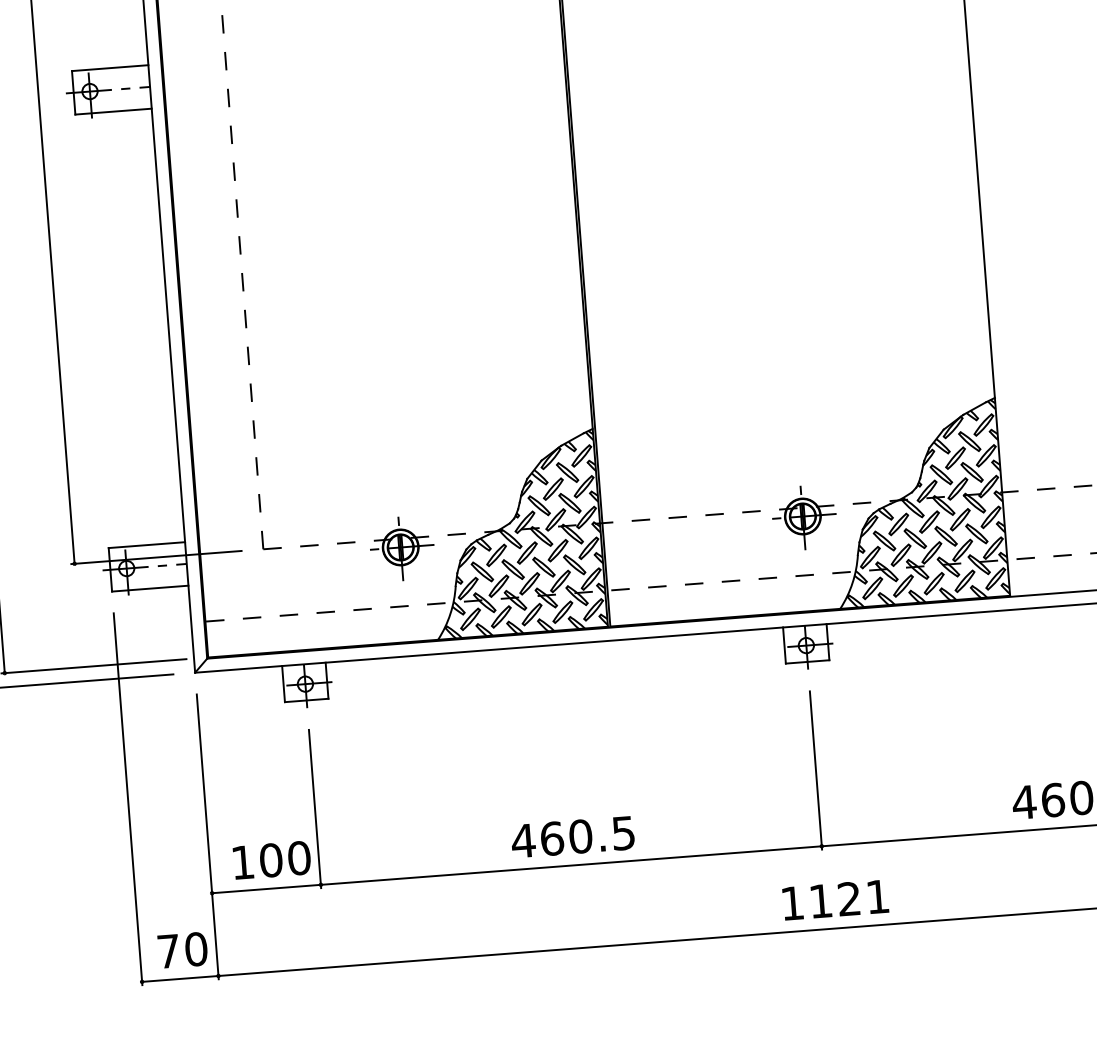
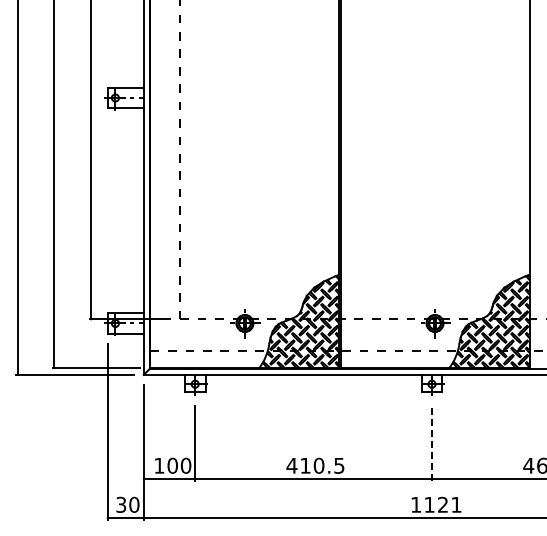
line: (814, 768) -> (431, 442), solid -> dashed
text: (551, 838) -> (305, 465), 460.5 -> 410.5
text: (169, 950) -> (121, 504), 70 -> 30

